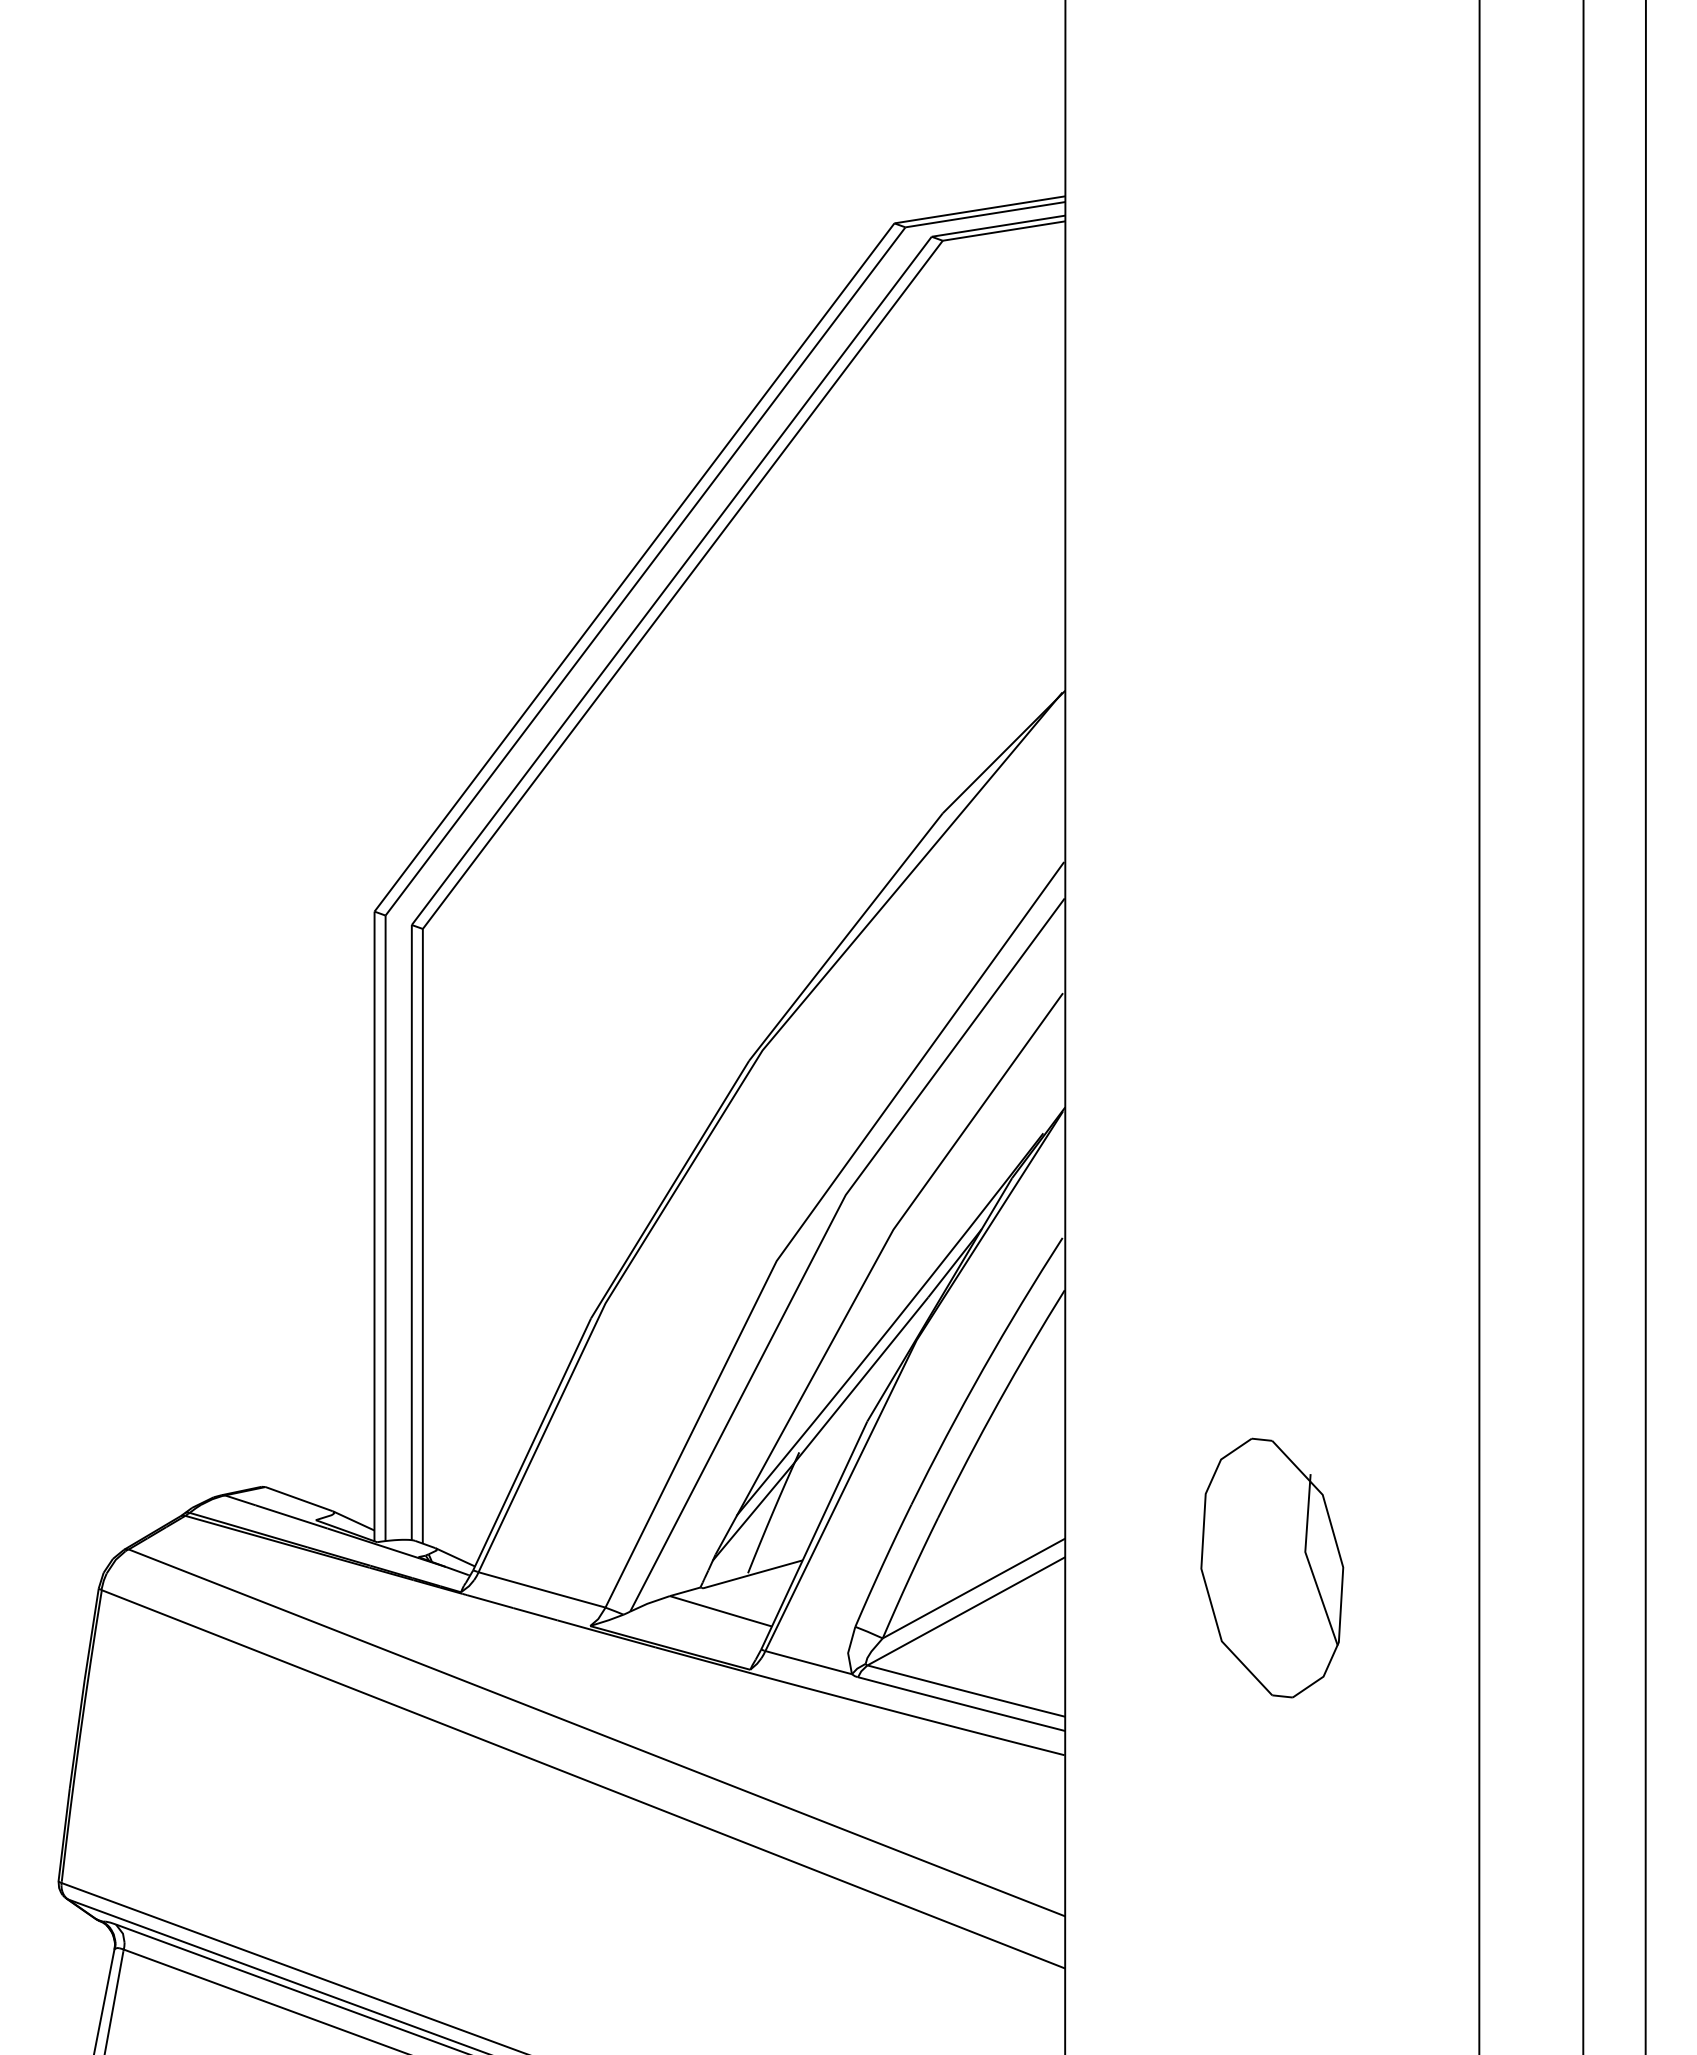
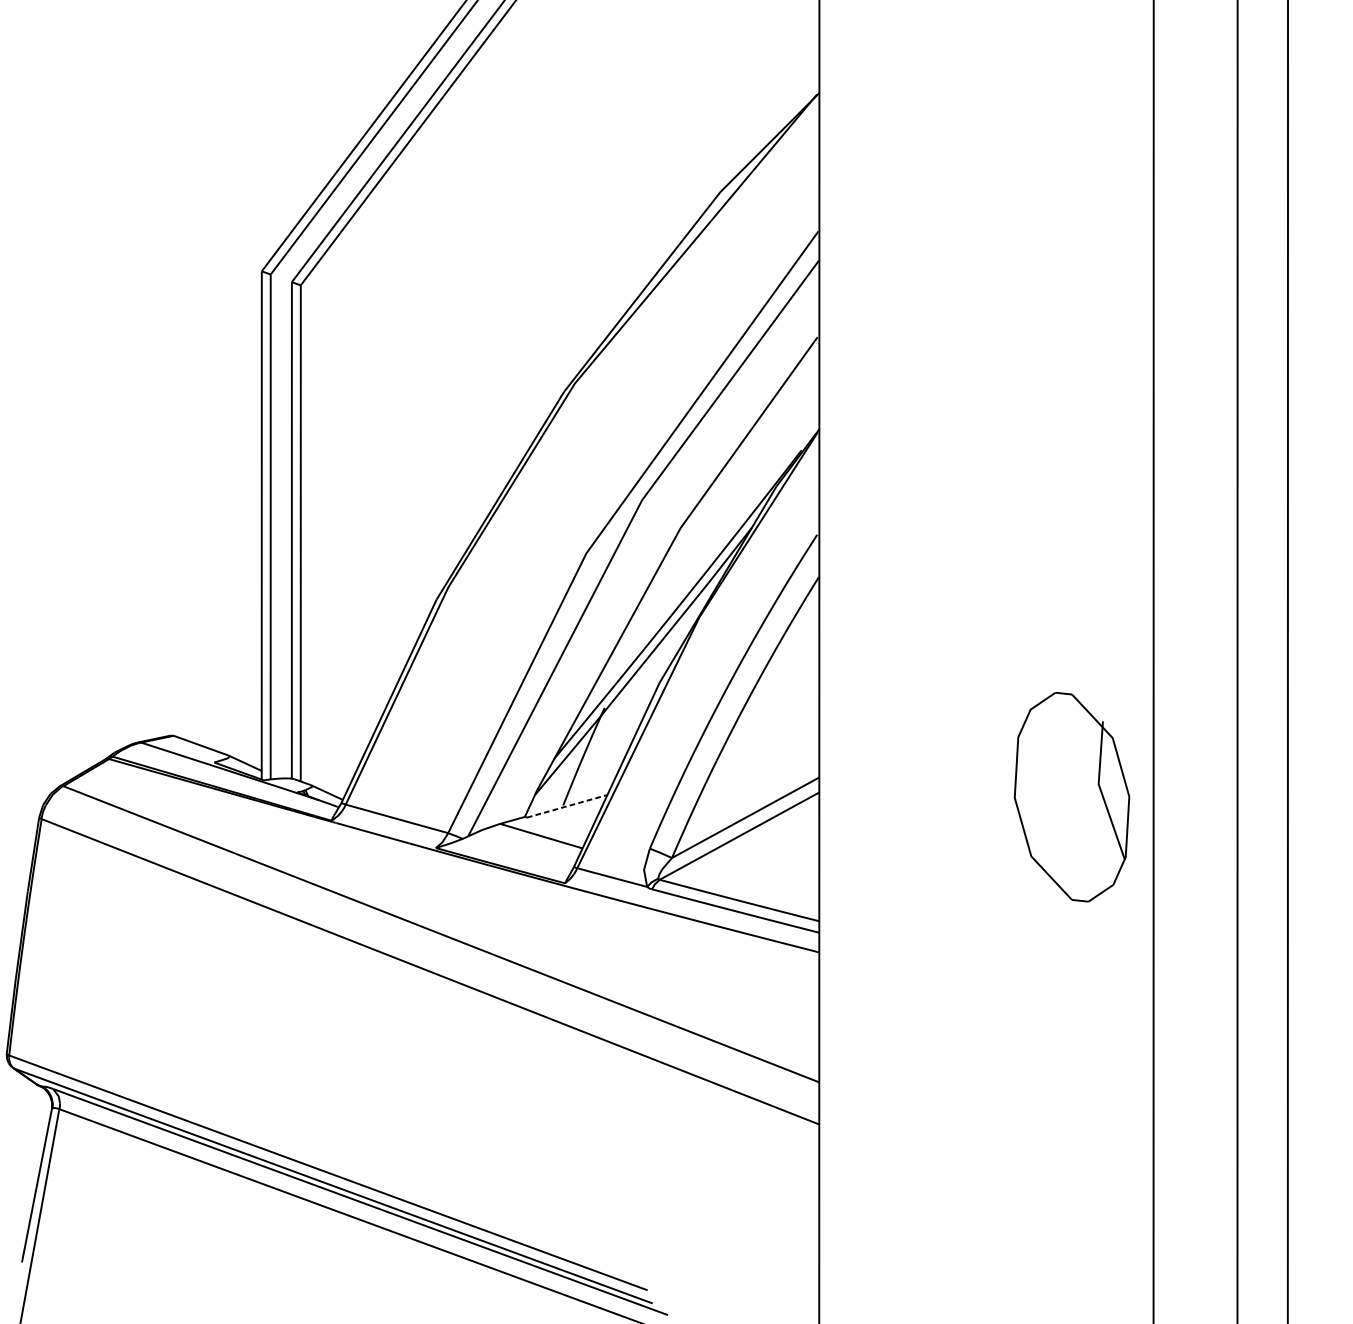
part: (1272, 1567) -> (1072, 796), moved
line: (752, 1574) -> (566, 806), solid -> dashed

